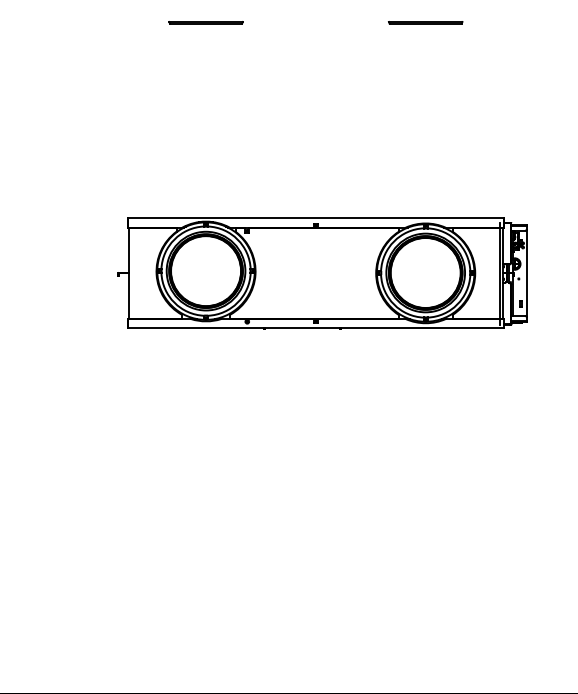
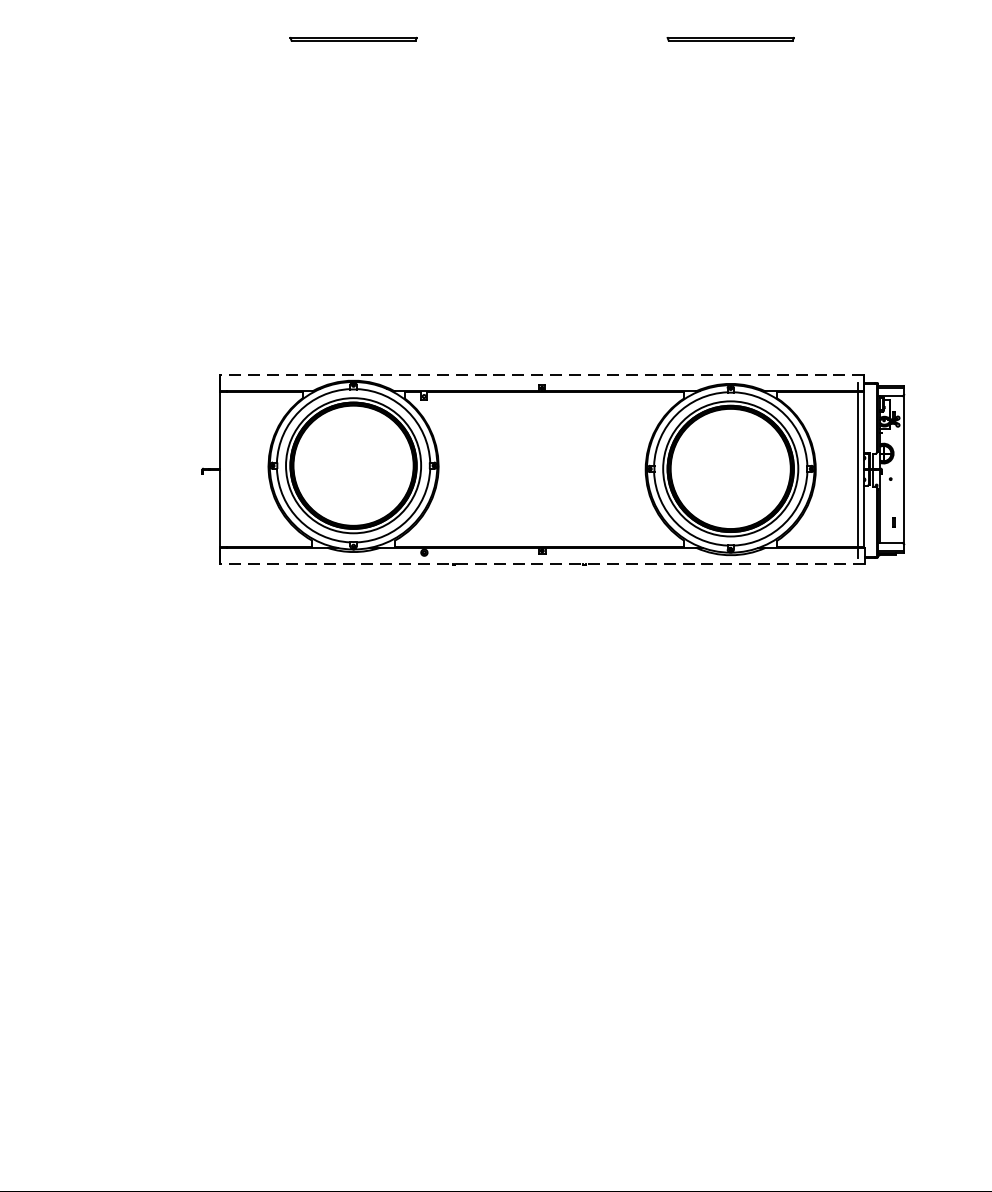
line: (315, 218) -> (541, 375), solid -> dashed
line: (315, 328) -> (541, 564), solid -> dashed

